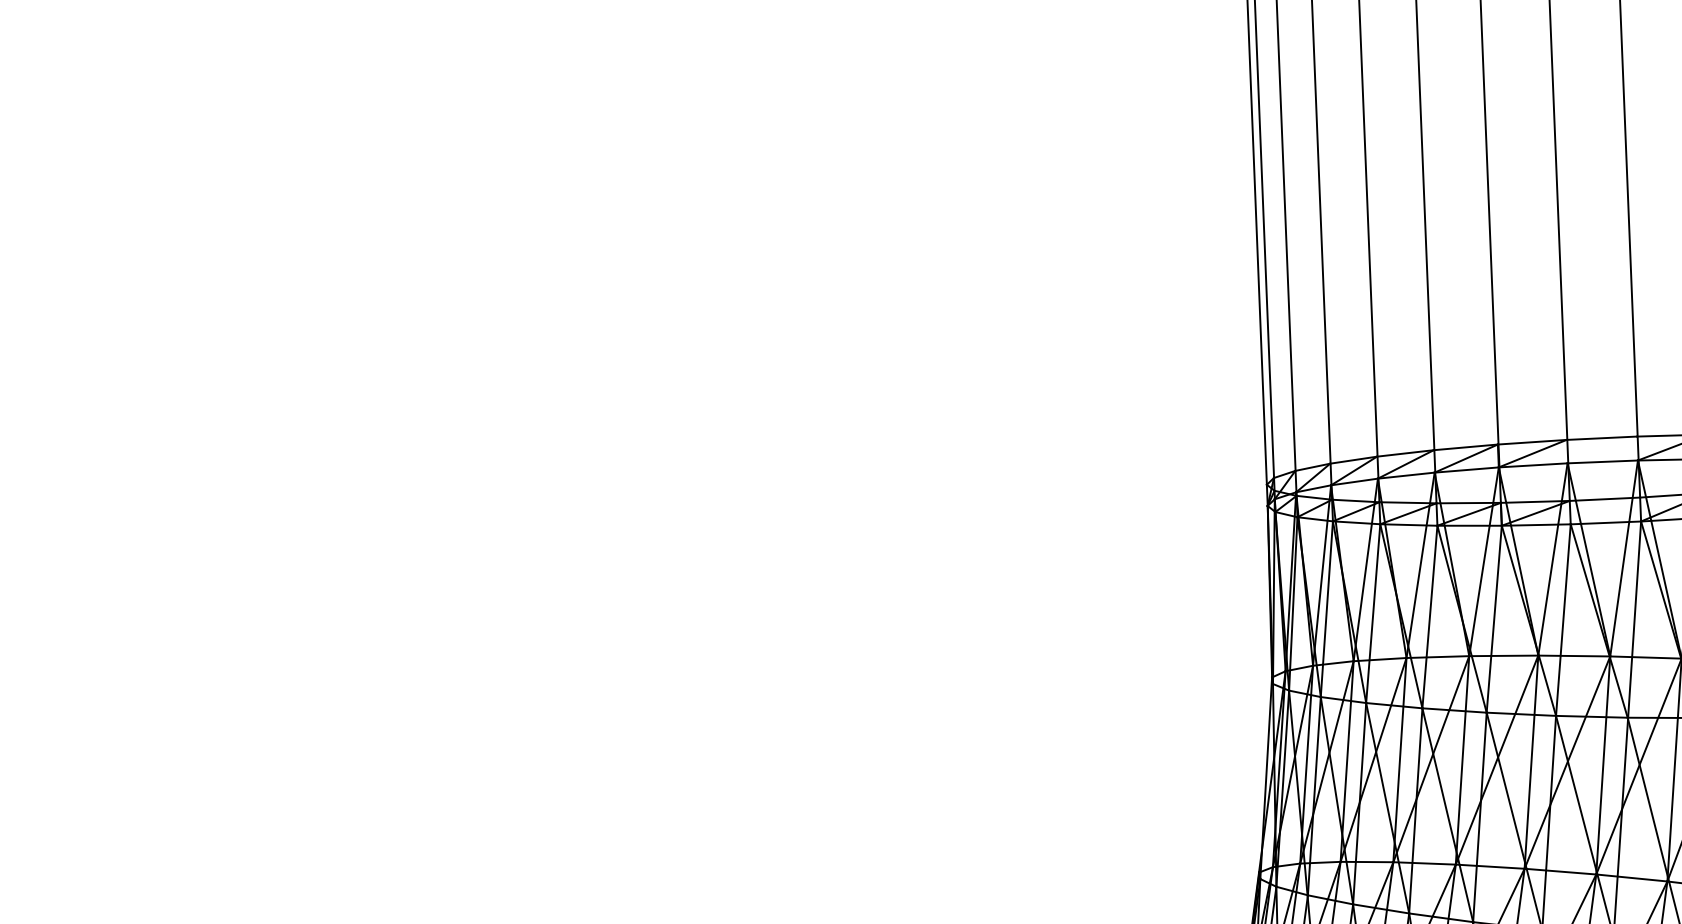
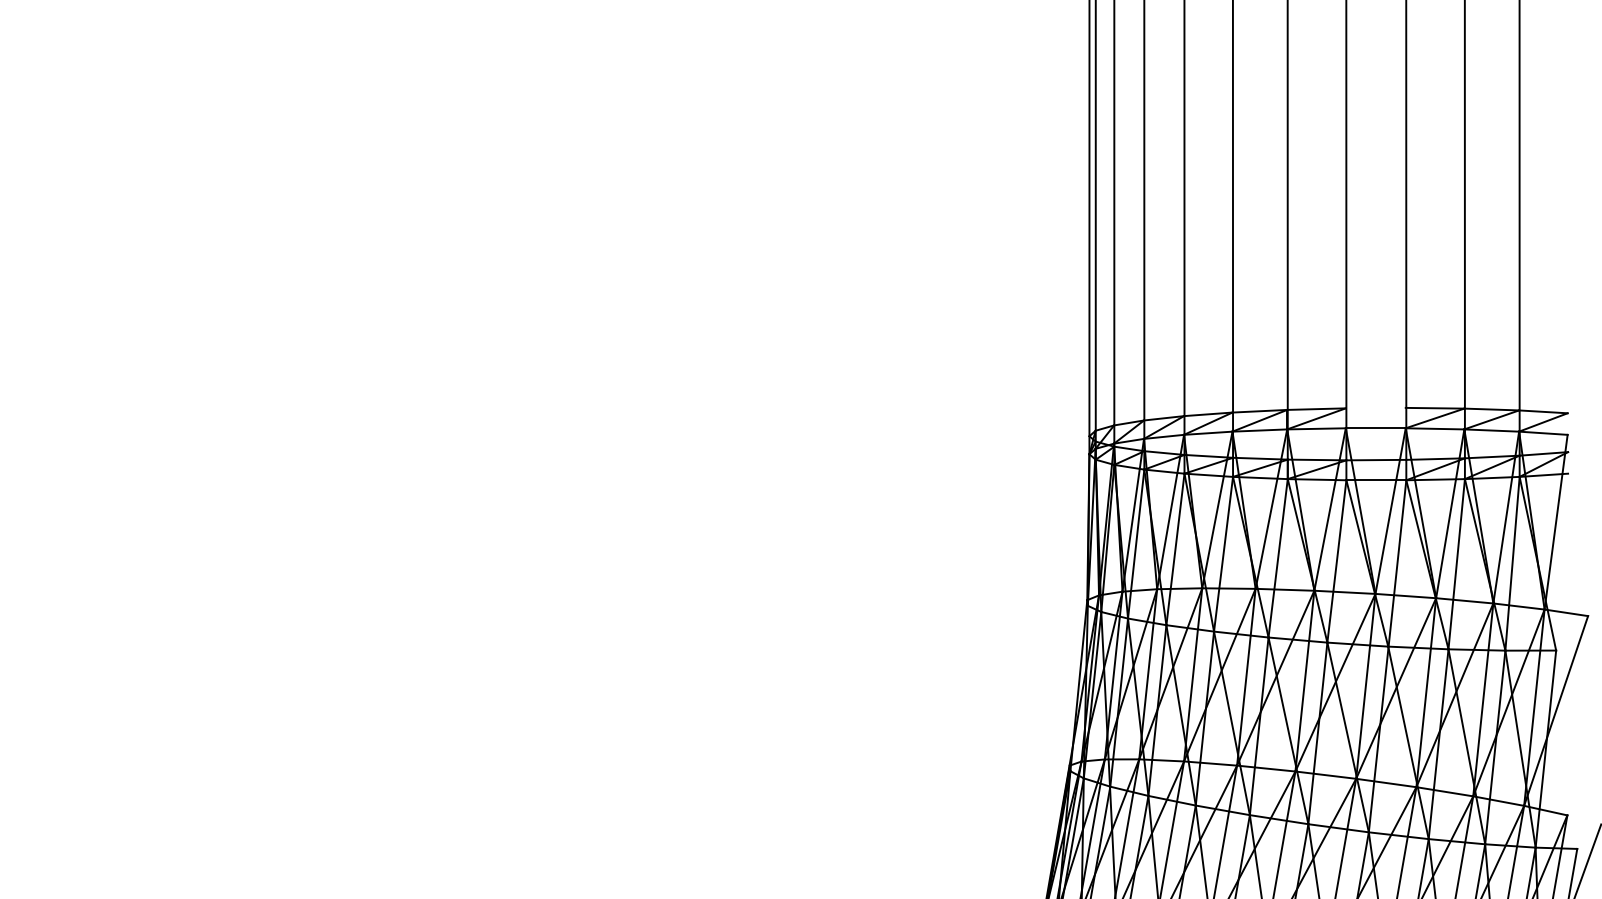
line: (1601, 437) -> (1375, 407), removed

